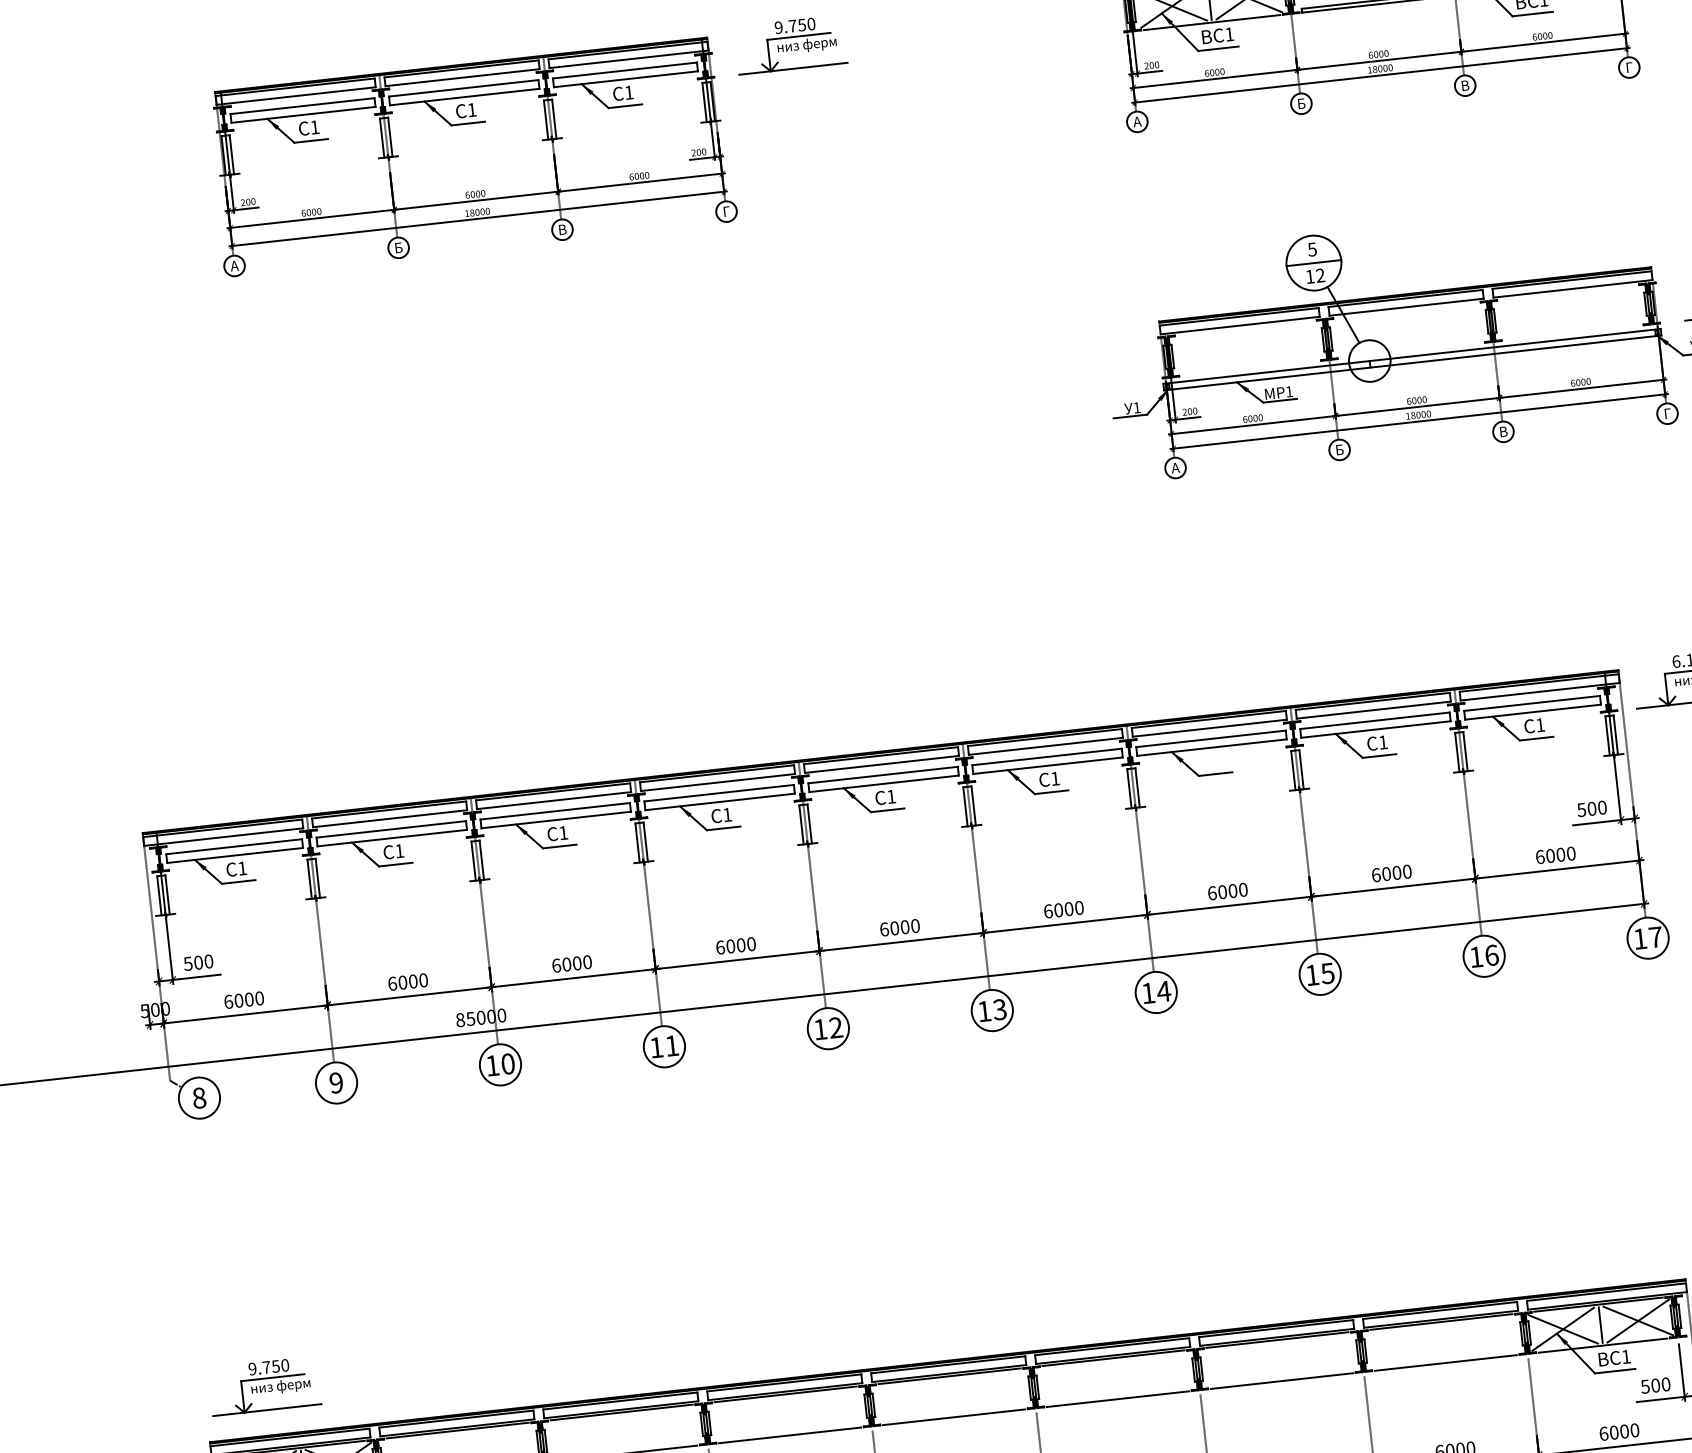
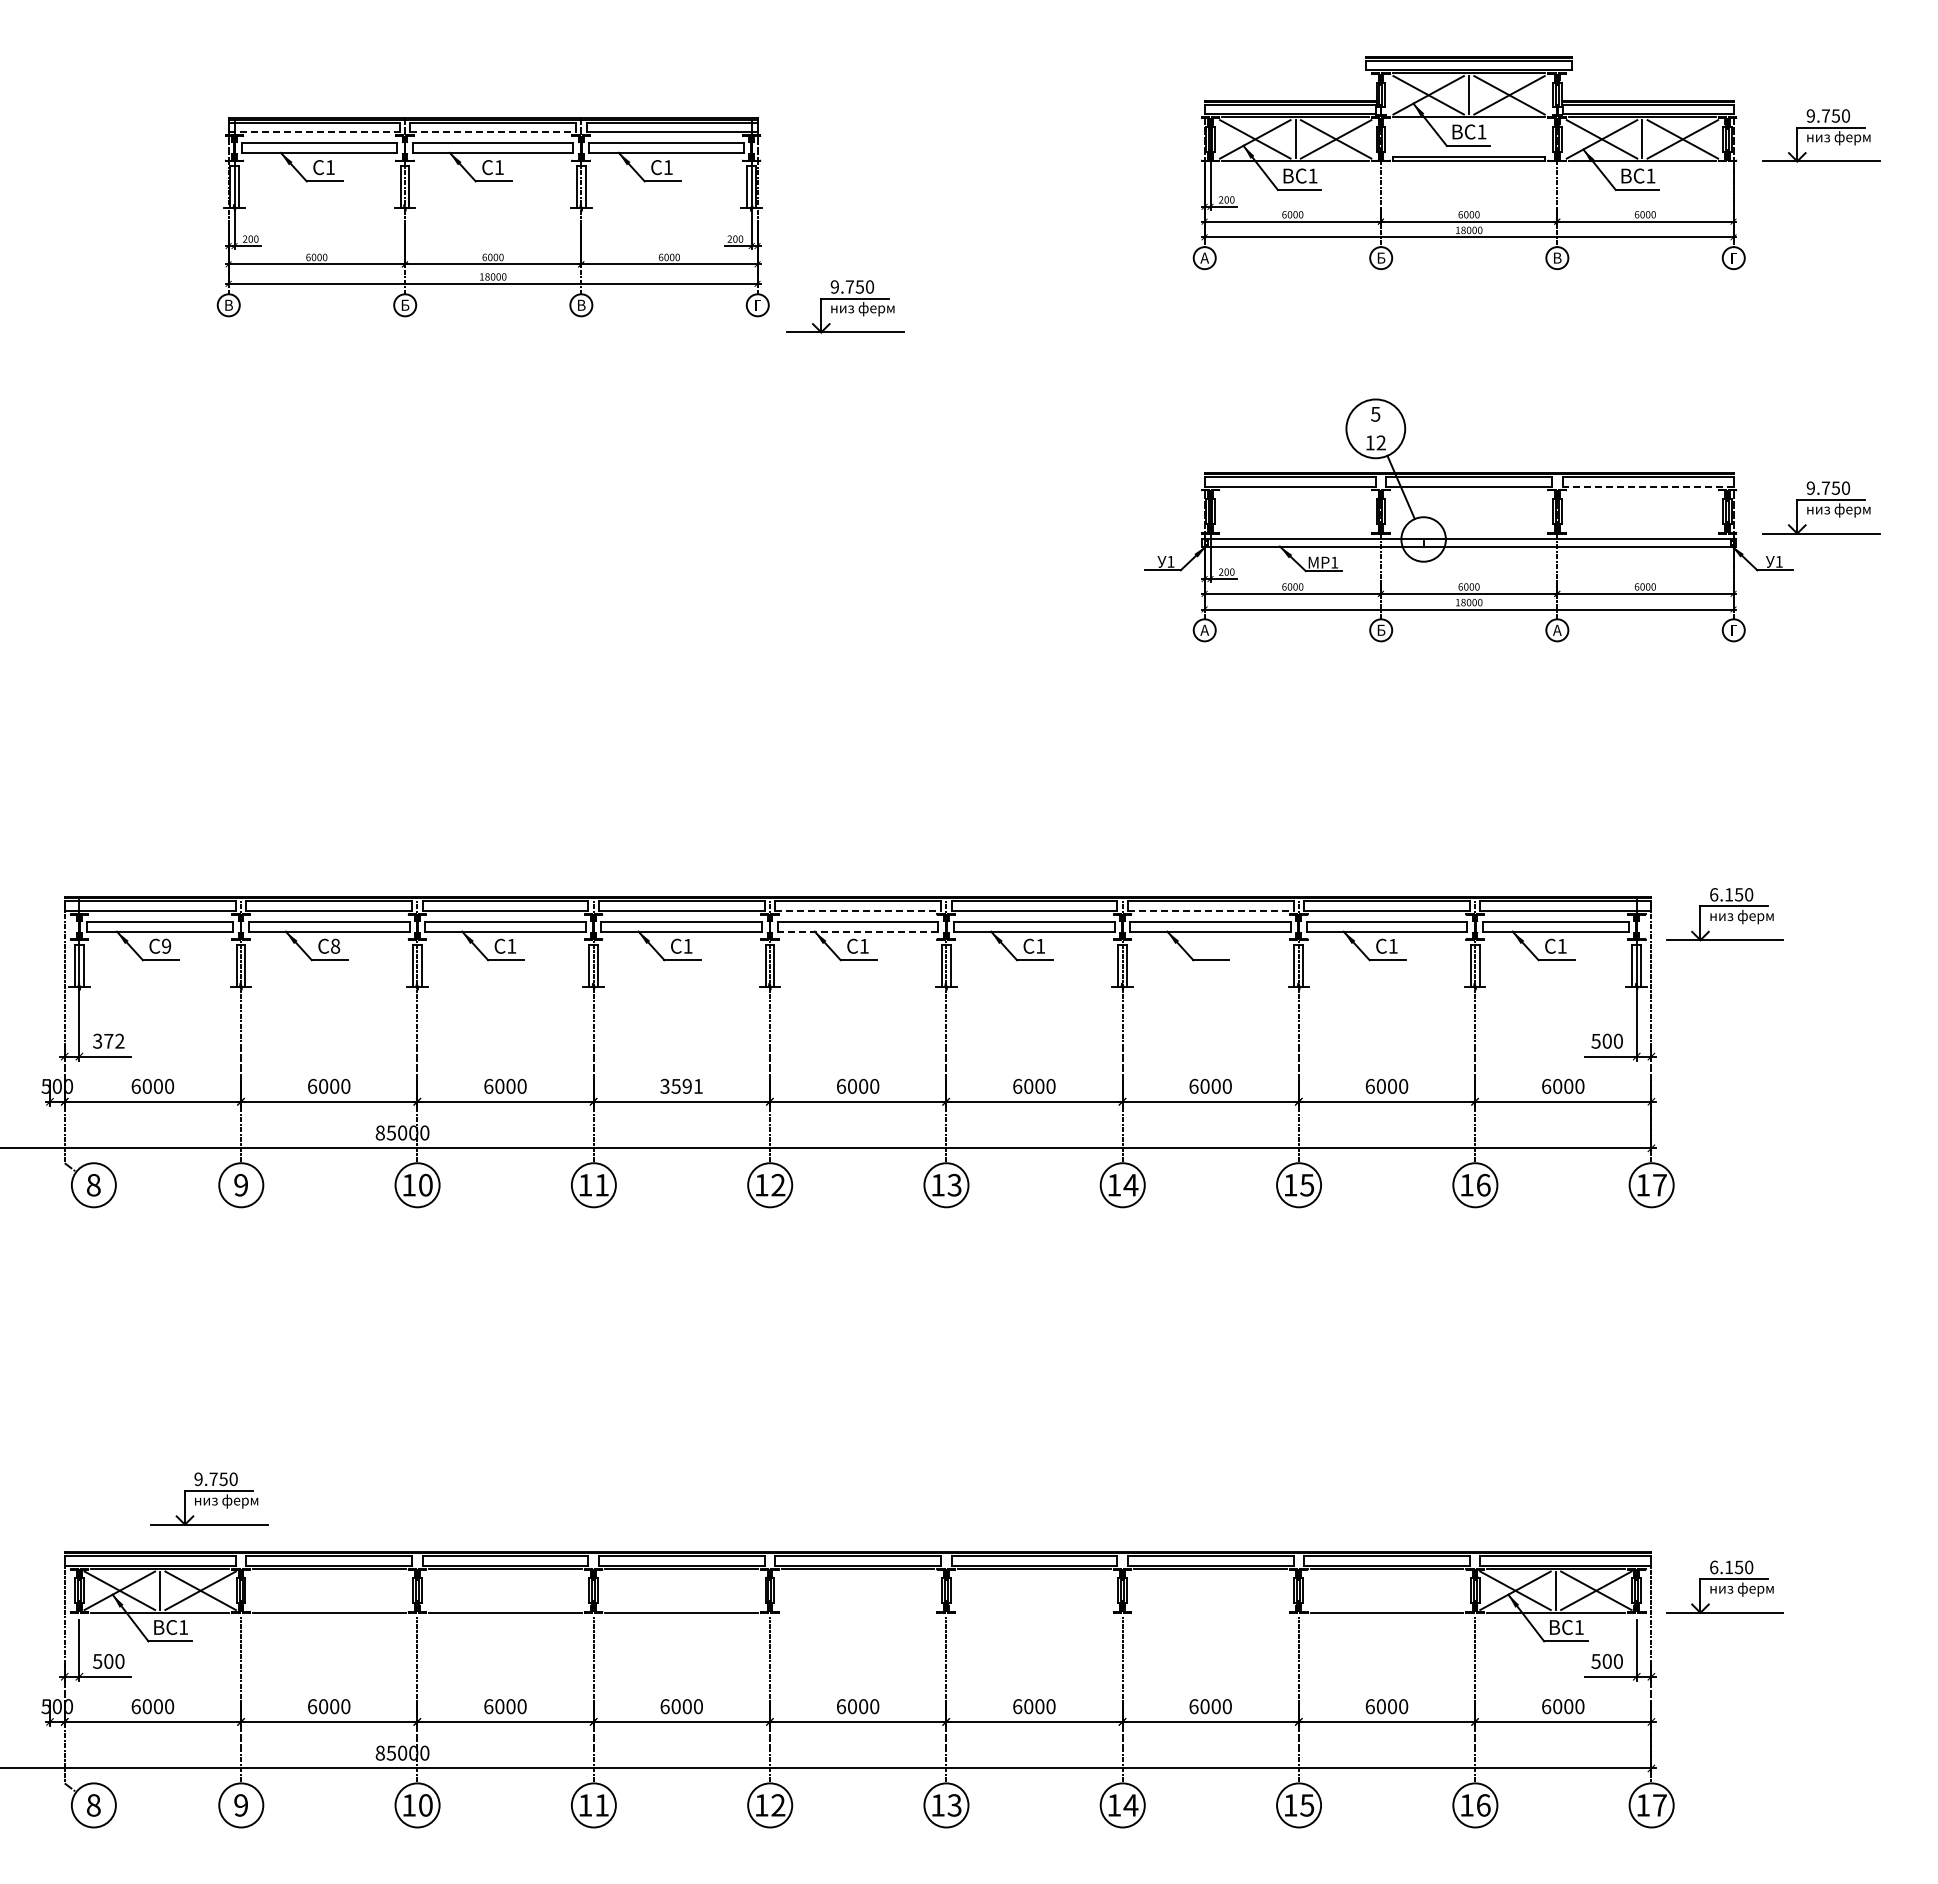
part: (790, 44) -> (845, 306), moved
line: (463, 78) -> (493, 132), solid -> dashed
line: (296, 96) -> (314, 132), solid -> dashed
line: (1313, 262) -> (1375, 428), removed
text: (234, 265) -> (228, 304), А -> В
line: (1573, 288) -> (1648, 486), solid -> dashed
text: (1503, 431) -> (1557, 629), В -> А
line: (1209, 727) -> (1210, 910), solid -> dashed
line: (882, 764) -> (858, 910), solid -> dashed
line: (883, 783) -> (857, 931), solid -> dashed
text: (399, 850) -> (335, 945), 1 -> 8
text: (242, 867) -> (166, 945), 1 -> 9
text: (735, 945) -> (681, 1085), 6000 -> 3591
text: (198, 962) -> (108, 1040), 500 -> 372
line: (1281, 1380) -> (1210, 1612), removed
part: (264, 1385) -> (209, 1498), moved
line: (1117, 1398) -> (1033, 1612), removed
line: (953, 1417) -> (857, 1612), removed

